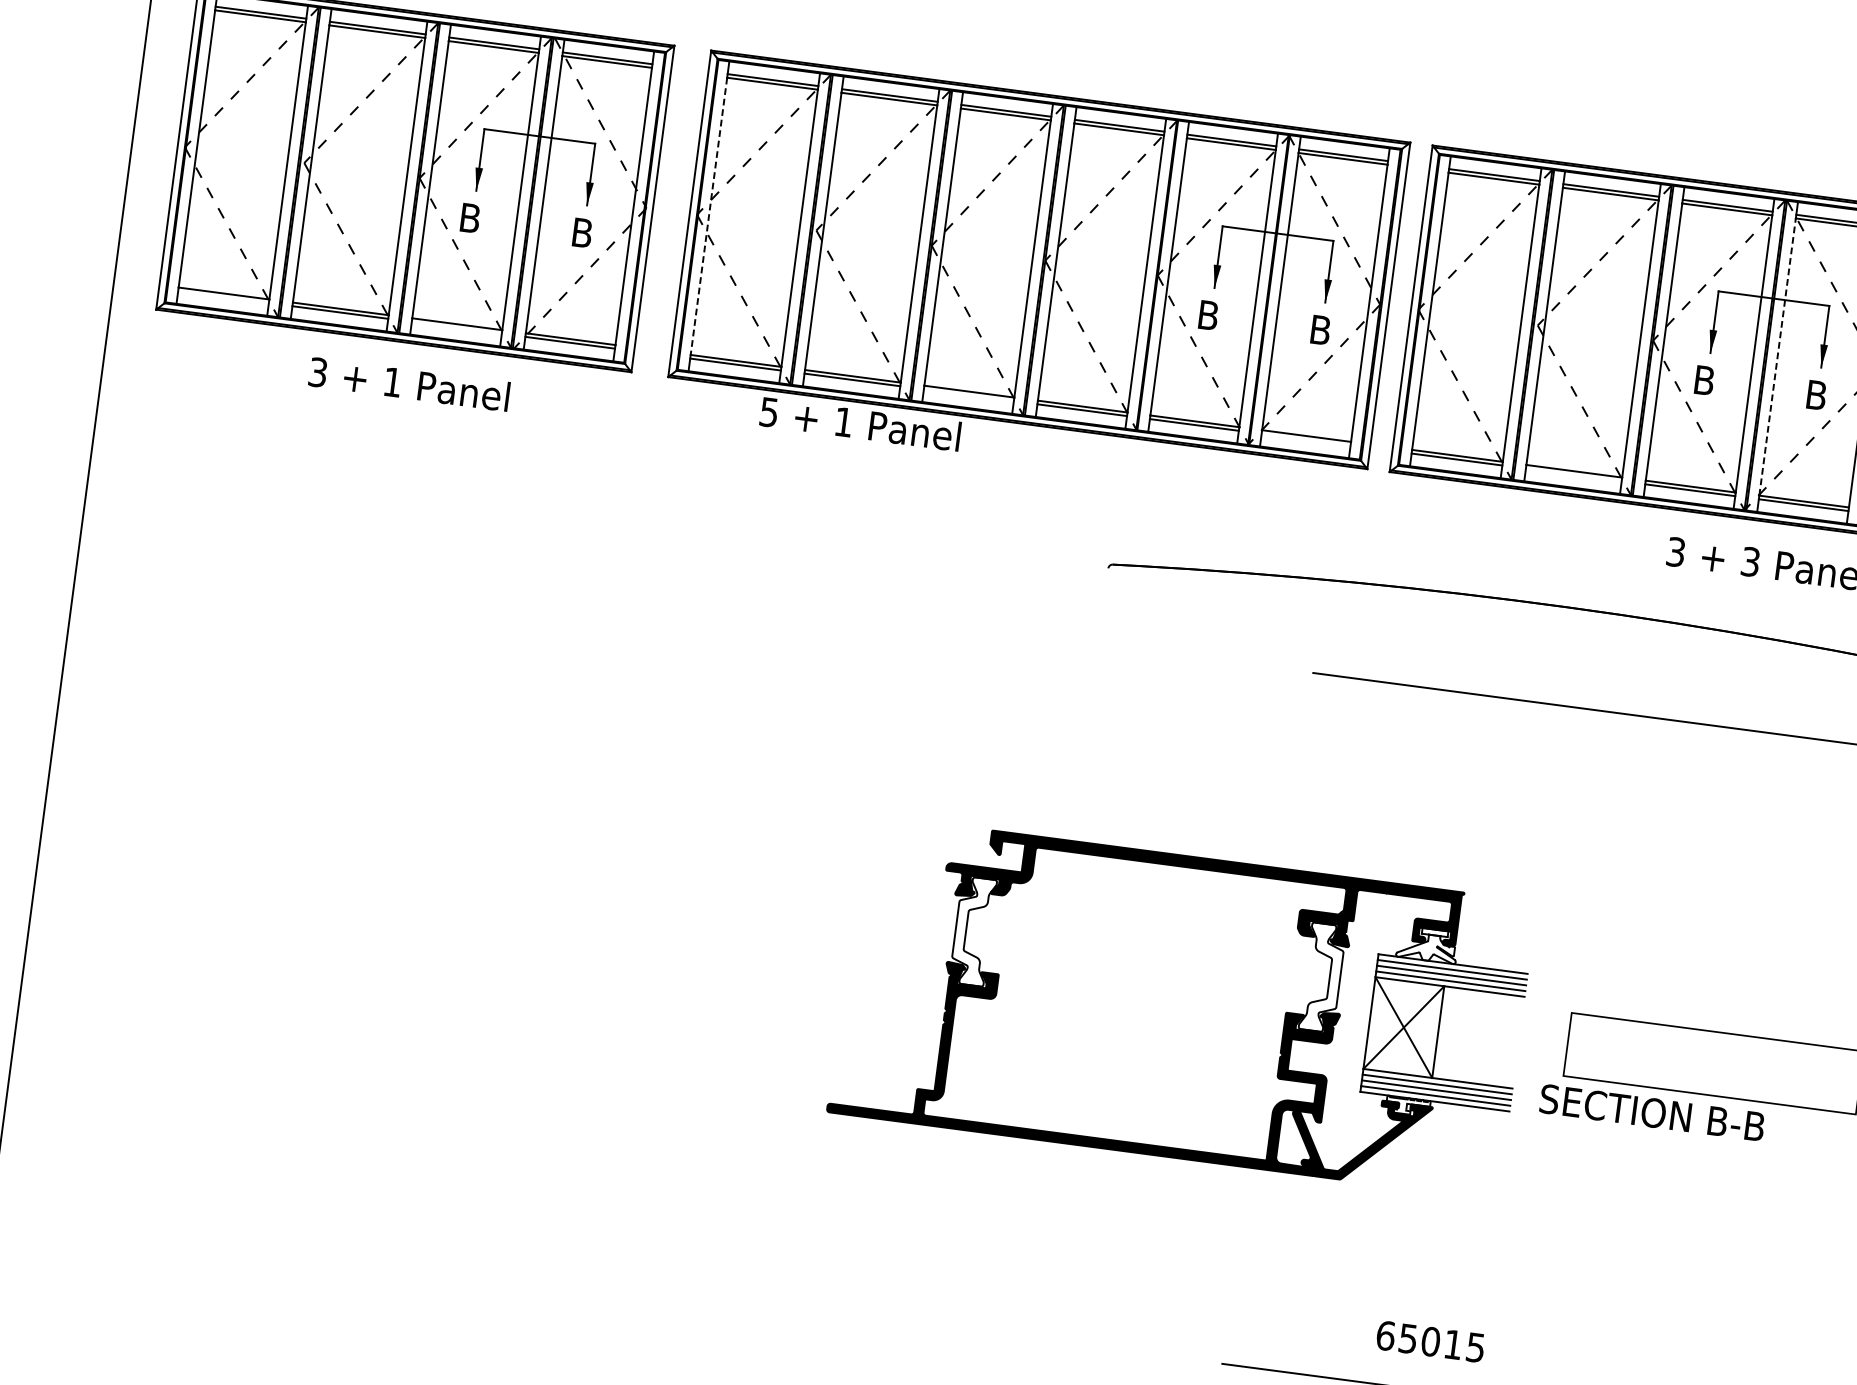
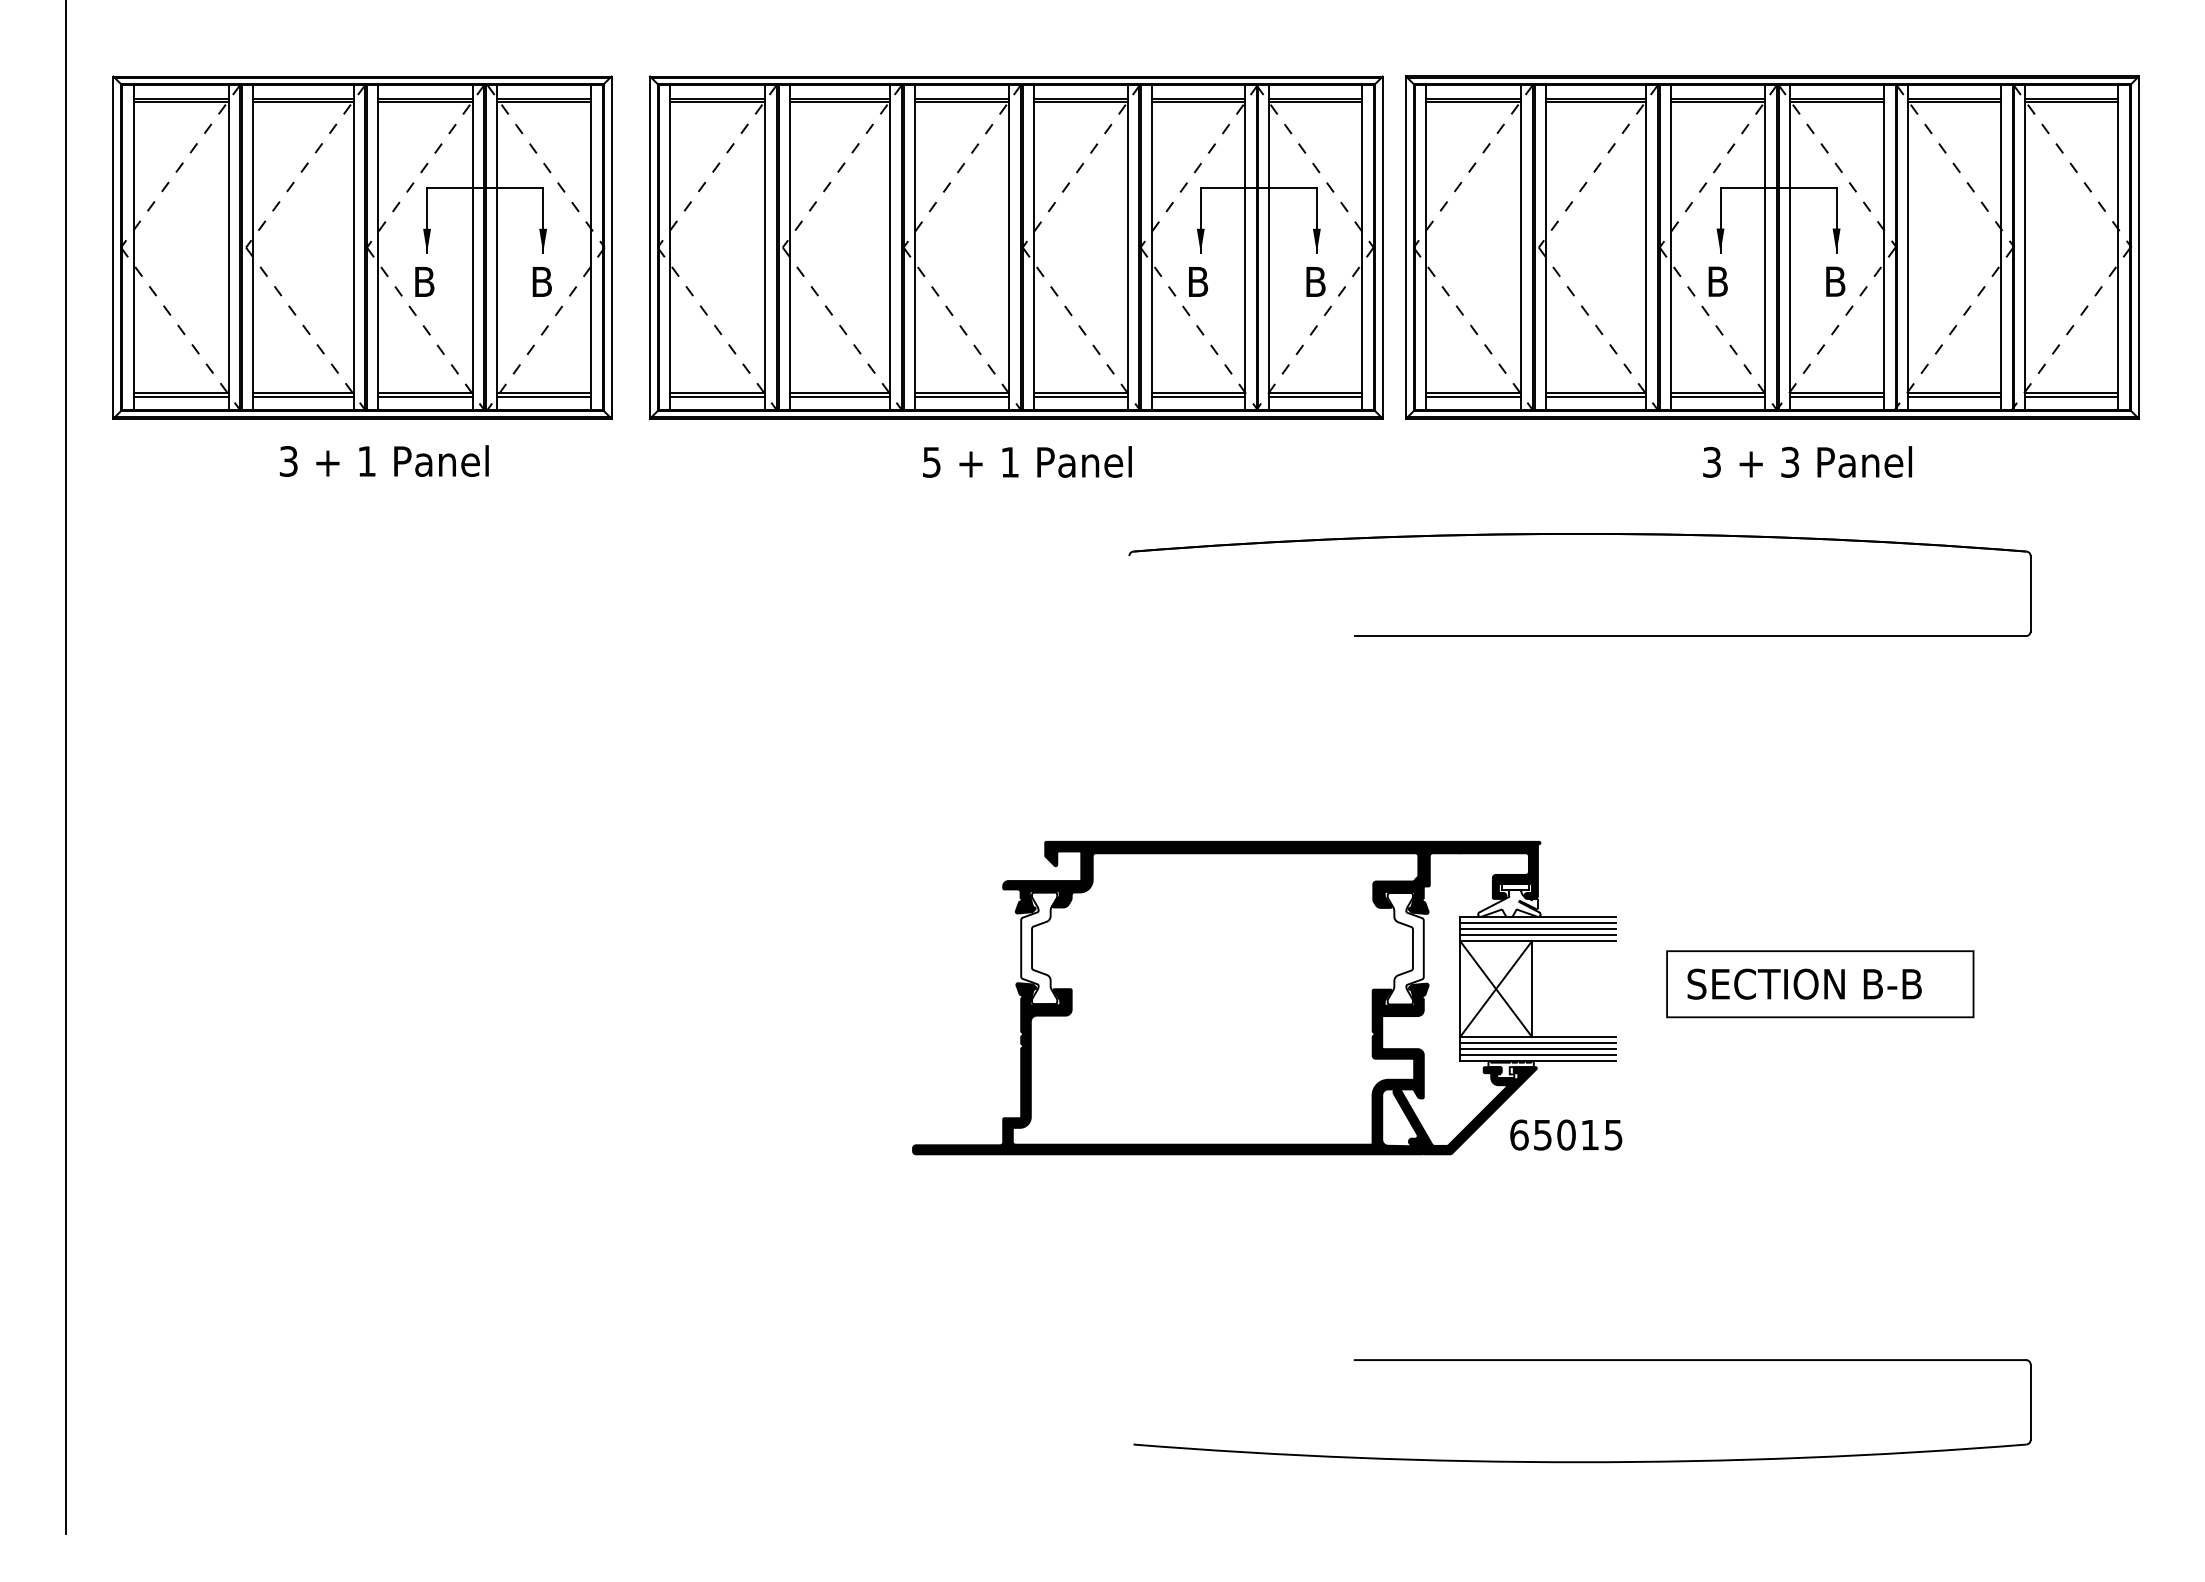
line: (709, 217) -> (670, 248), dashed -> solid
line: (223, 296) -> (180, 396), added
line: (456, 327) -> (425, 396), added
line: (1777, 356) -> (1790, 247), dashed -> solid
line: (969, 395) -> (962, 396), added
text: (860, 423) -> (1027, 461), moved
line: (1305, 439) -> (1315, 396), added
line: (1574, 474) -> (1596, 396), added
text: (1652, 1112) -> (1804, 983), moved
text: (1430, 1341) -> (1566, 1134), moved

